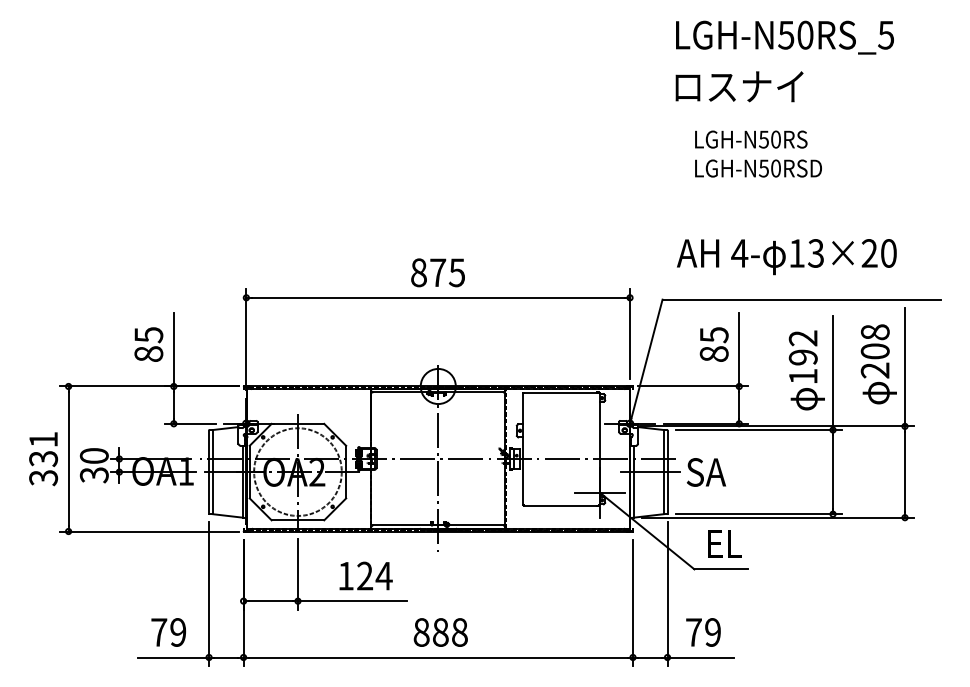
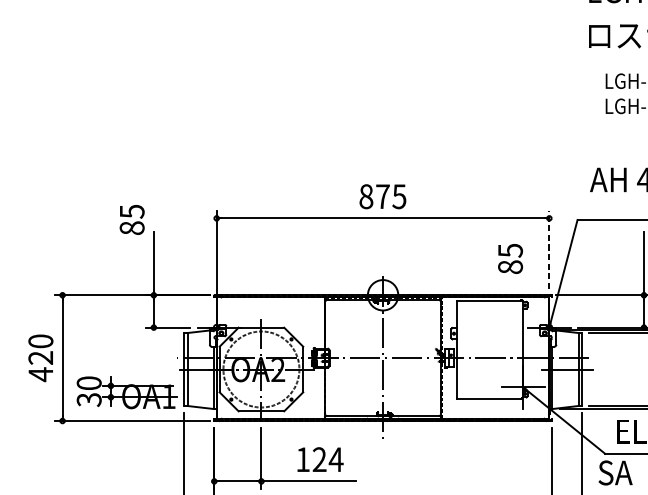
line: (630, 333) -> (549, 249), solid -> dashed
text: (148, 344) -> (131, 219), moved
text: (713, 344) -> (509, 258), moved
text: (43, 458) -> (40, 357), 331 -> 420
part: (137, 466) -> (126, 392), moved
text: (705, 472) -> (614, 473), moved

